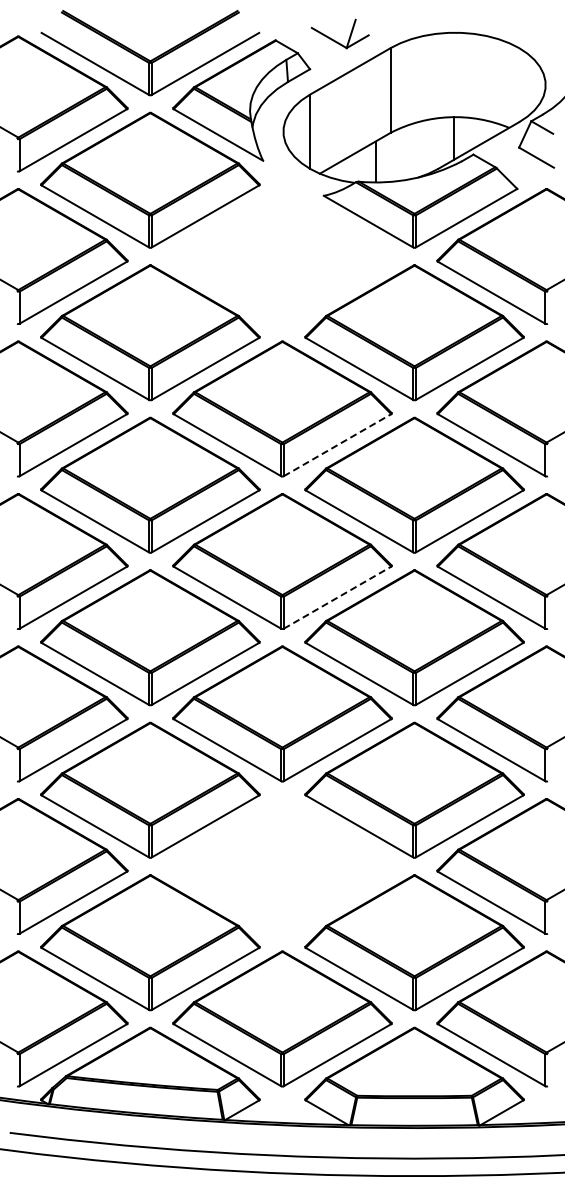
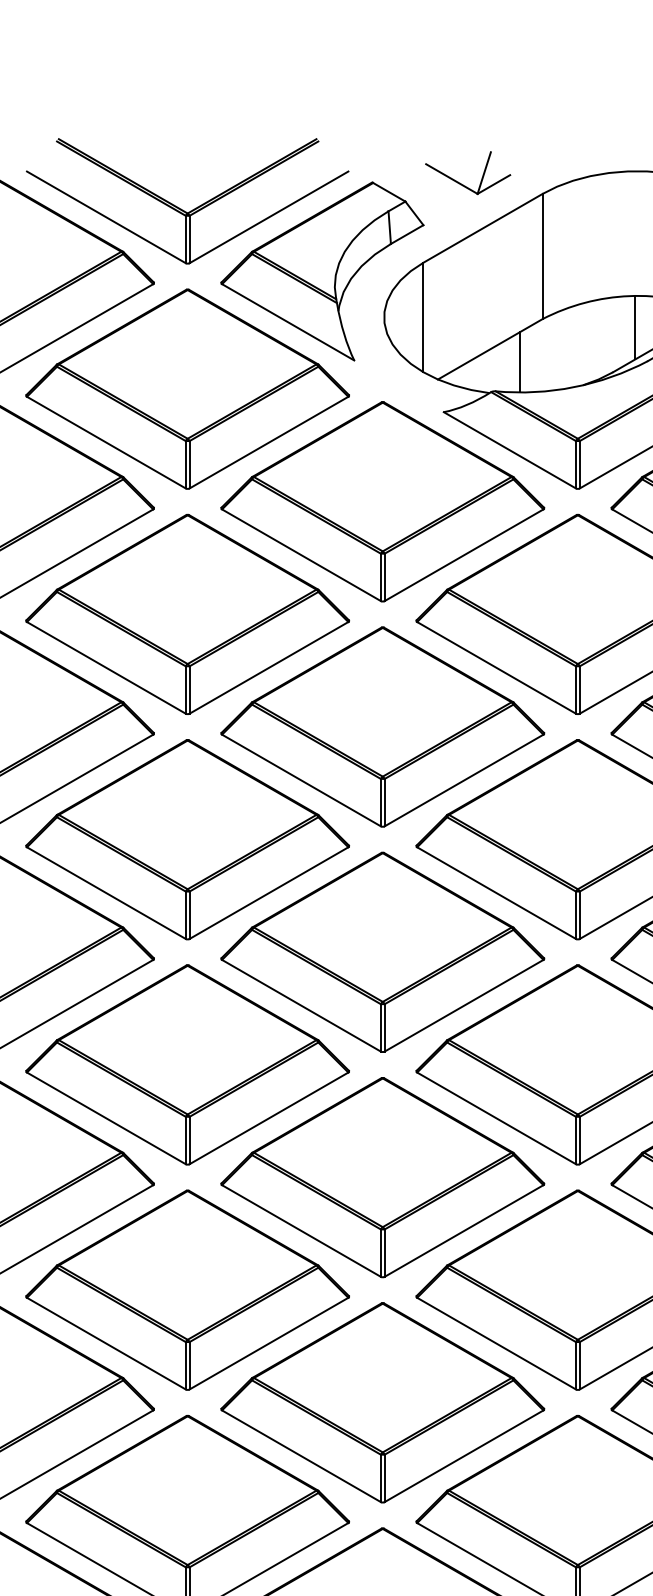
part: (282, 256) -> (382, 501), added
line: (337, 444) -> (464, 779), dashed -> solid
line: (337, 597) -> (464, 1005), dashed -> solid
part: (282, 866) -> (382, 1402), added

